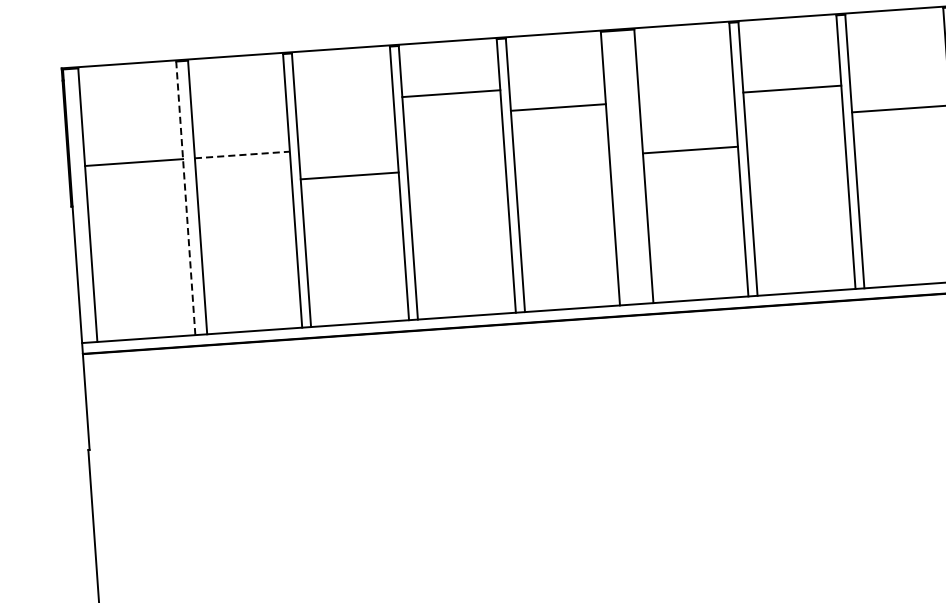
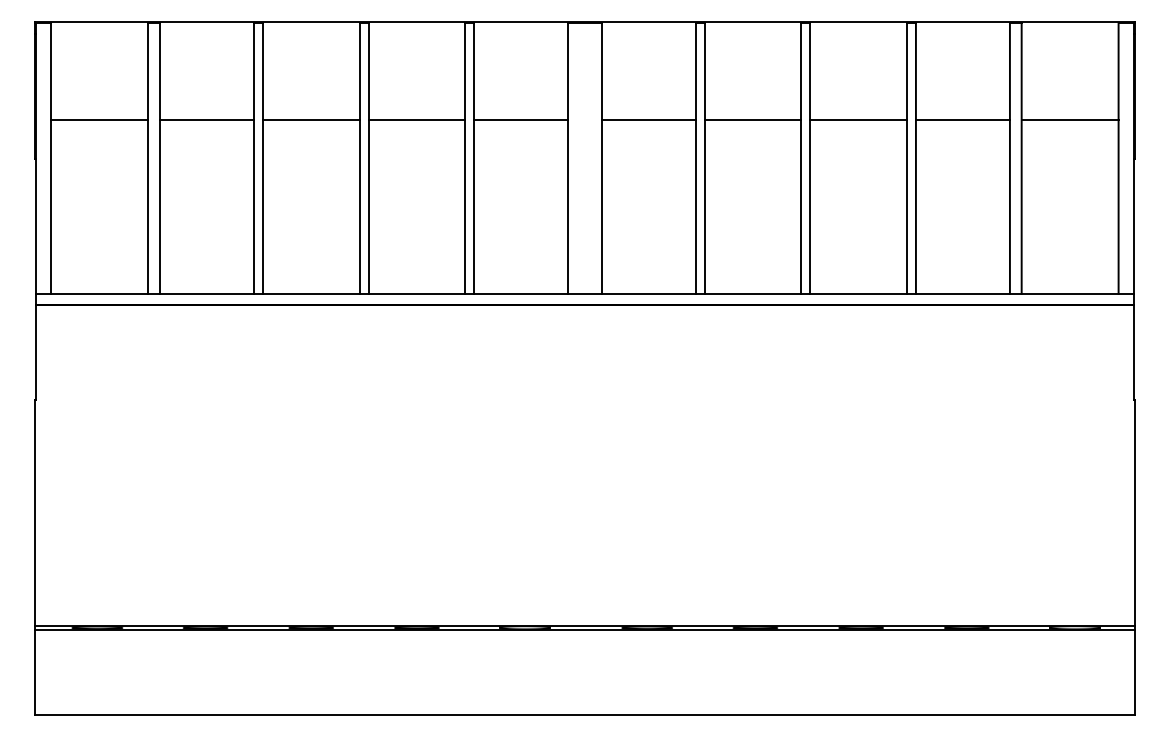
line: (791, 88) -> (752, 119), moved
line: (450, 93) -> (416, 119), moved
line: (558, 107) -> (521, 119), moved
line: (690, 149) -> (648, 119), moved
line: (242, 154) -> (207, 119), dashed -> solid
line: (348, 175) -> (310, 119), moved
line: (185, 198) -> (148, 158), dashed -> solid

